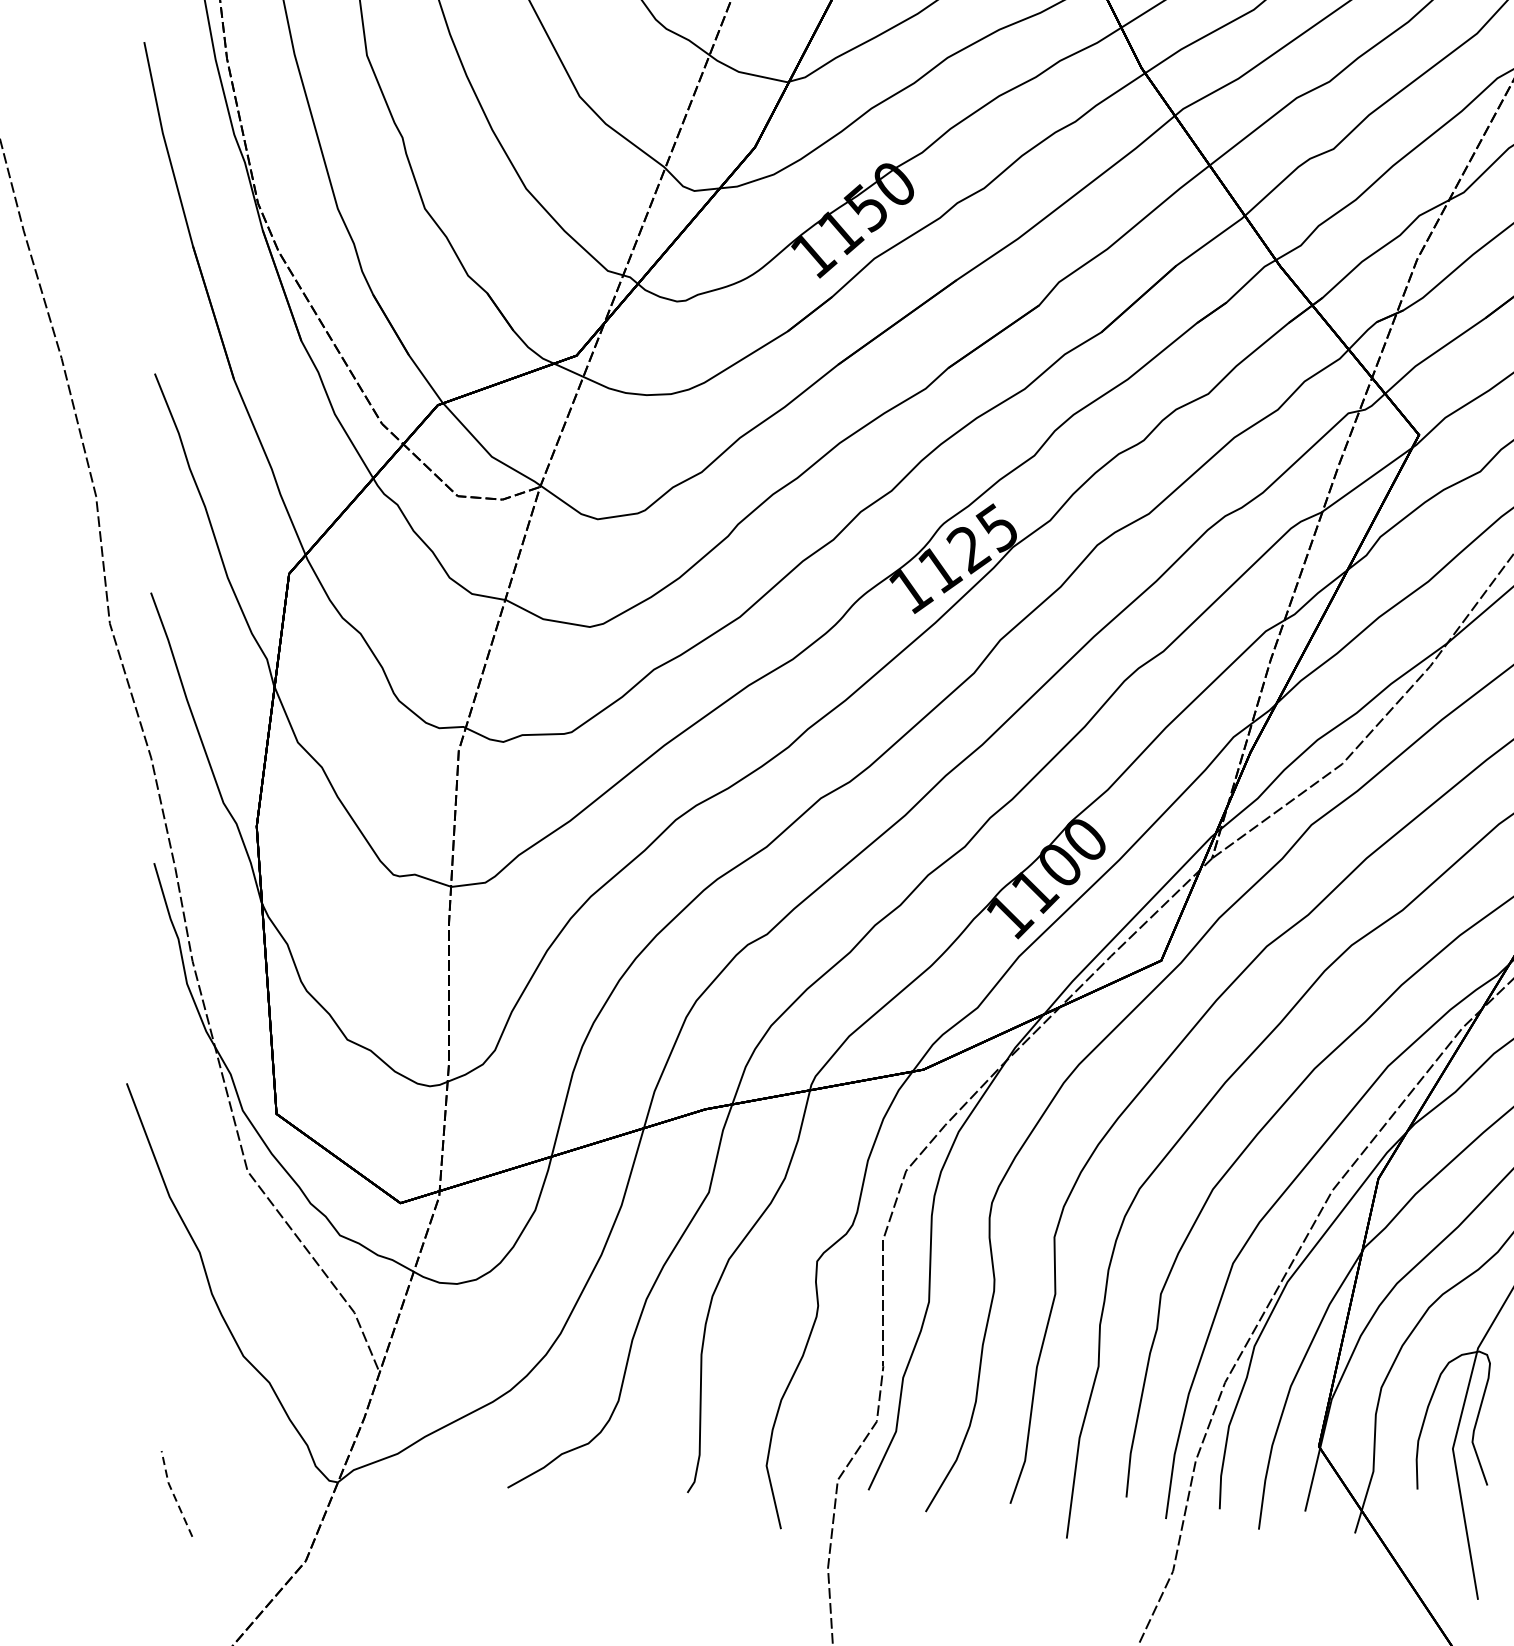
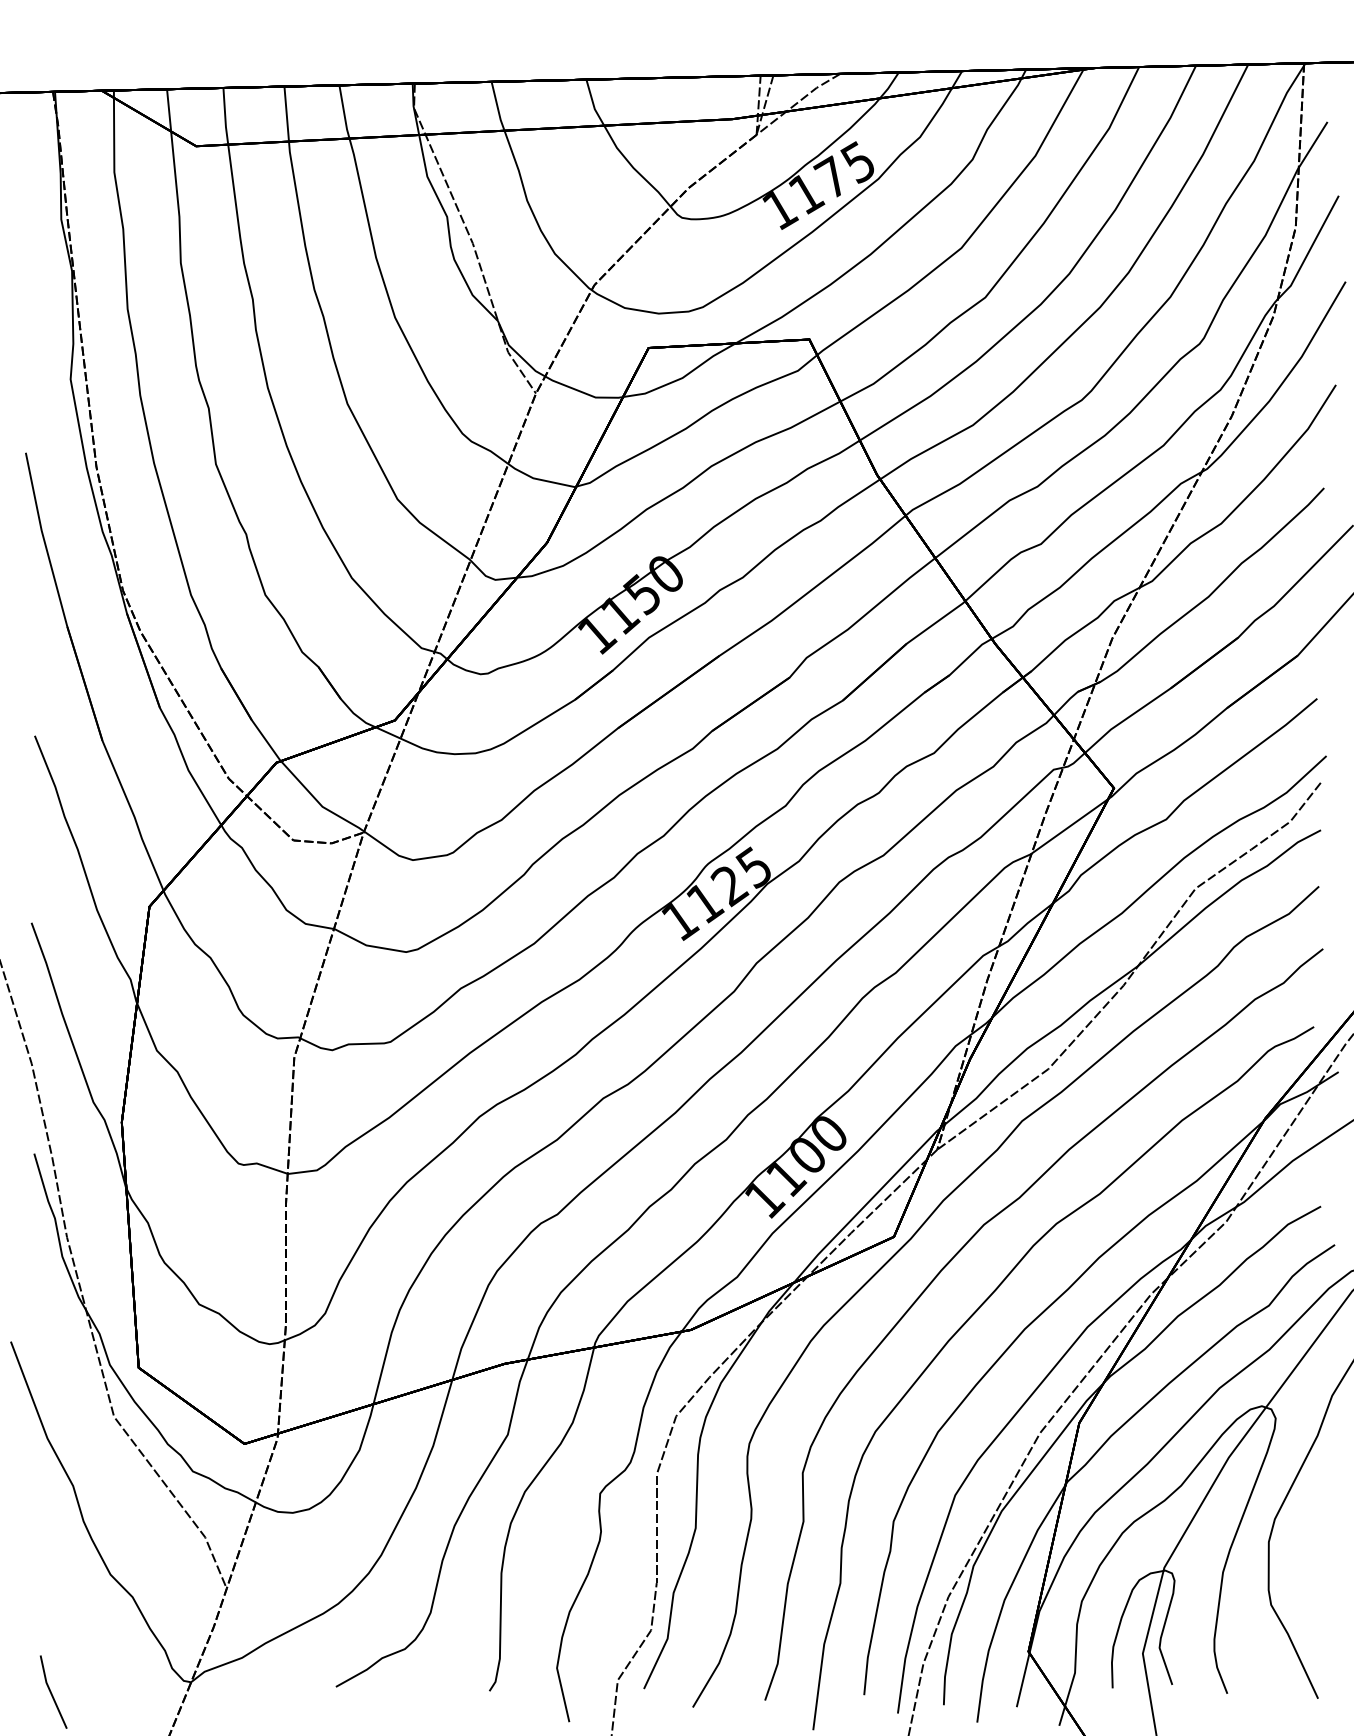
line: (173, 1494) -> (50, 1692), dashed -> solid

